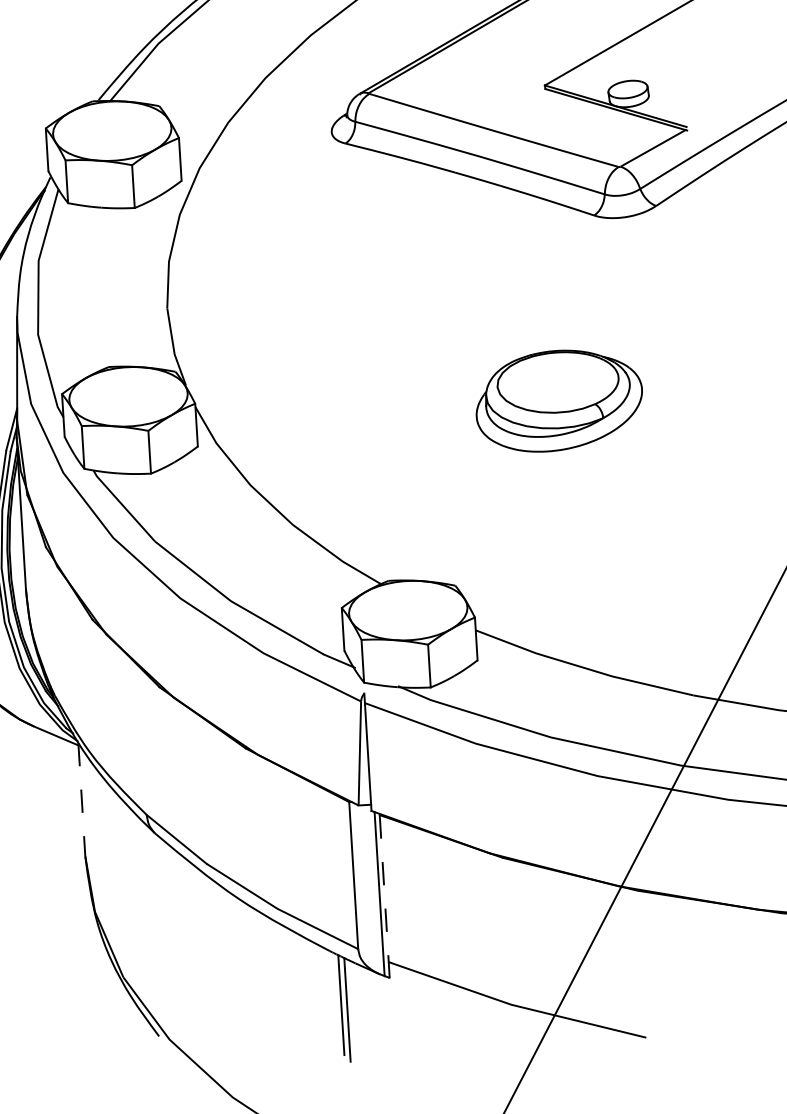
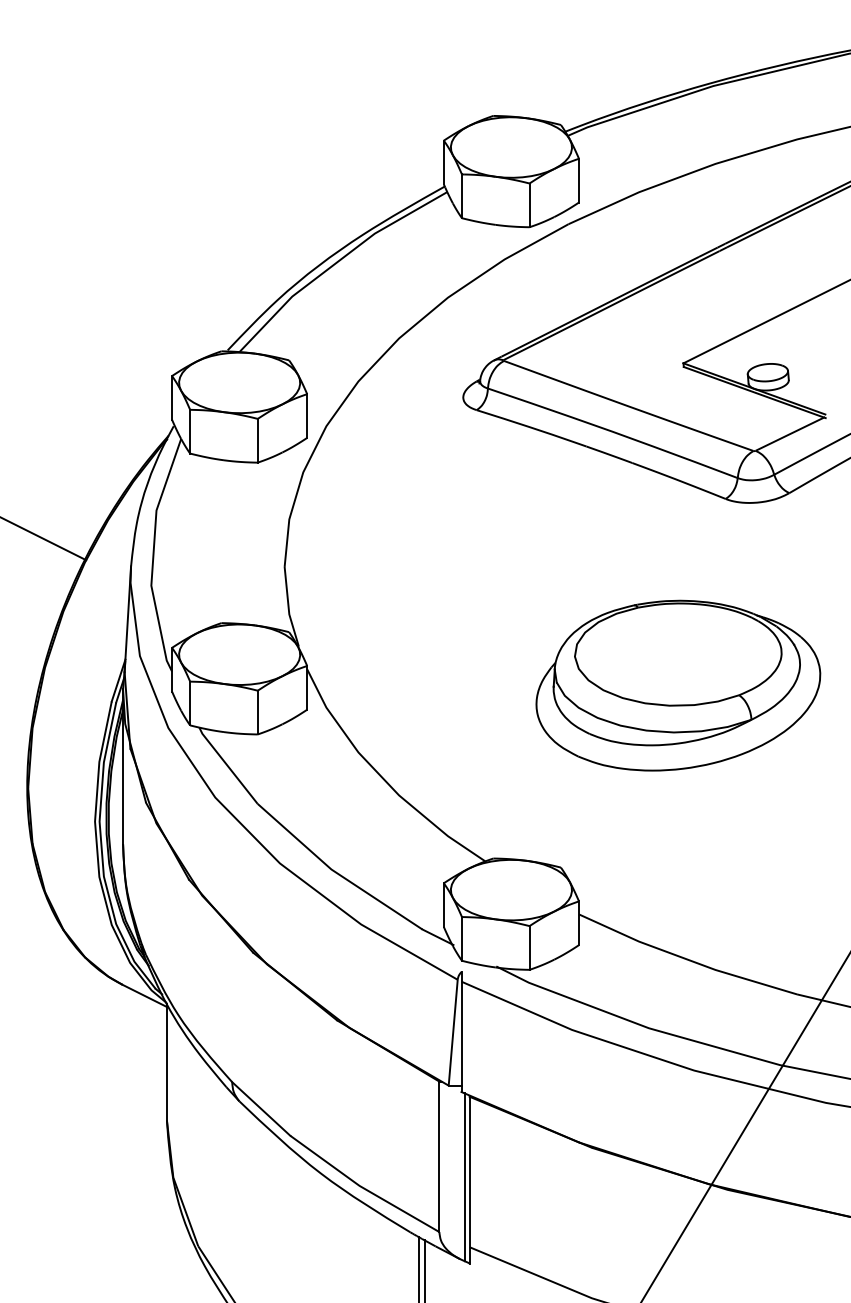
part: (559, 400) -> (678, 685), size x1.67
line: (81, 799) -> (166, 1062), dashed -> solid
line: (384, 895) -> (469, 1179), dashed -> solid

